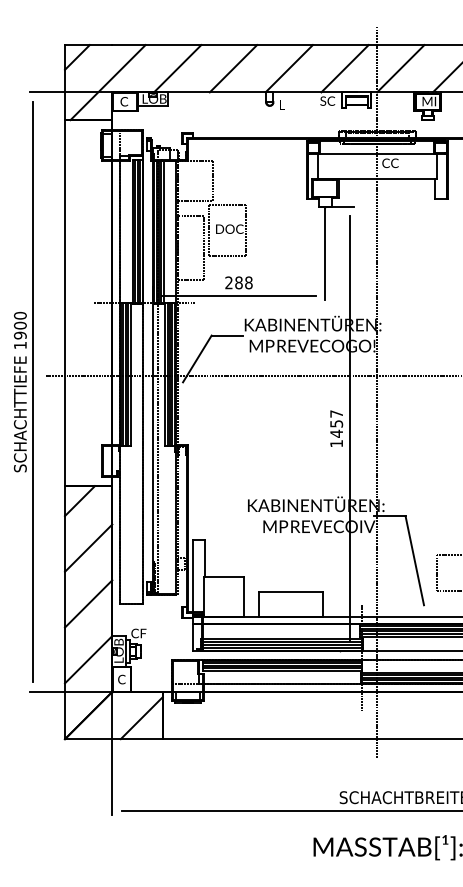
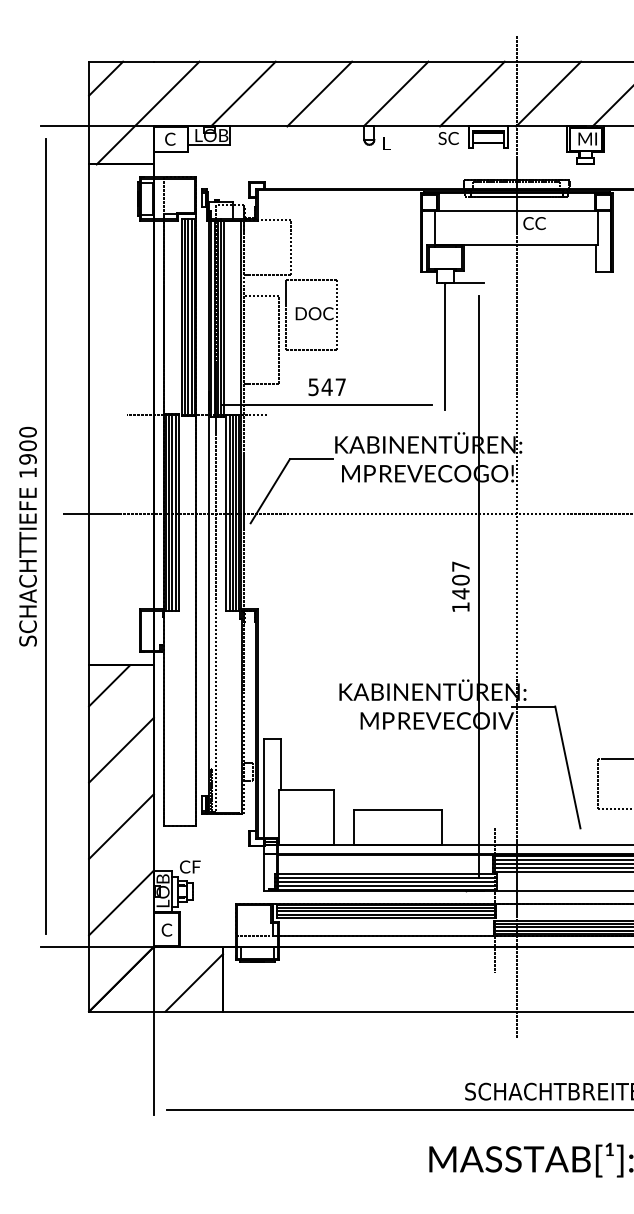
text: (238, 282) -> (326, 386), 288 -> 547
text: (336, 423) -> (460, 579), 1457 -> 1407

